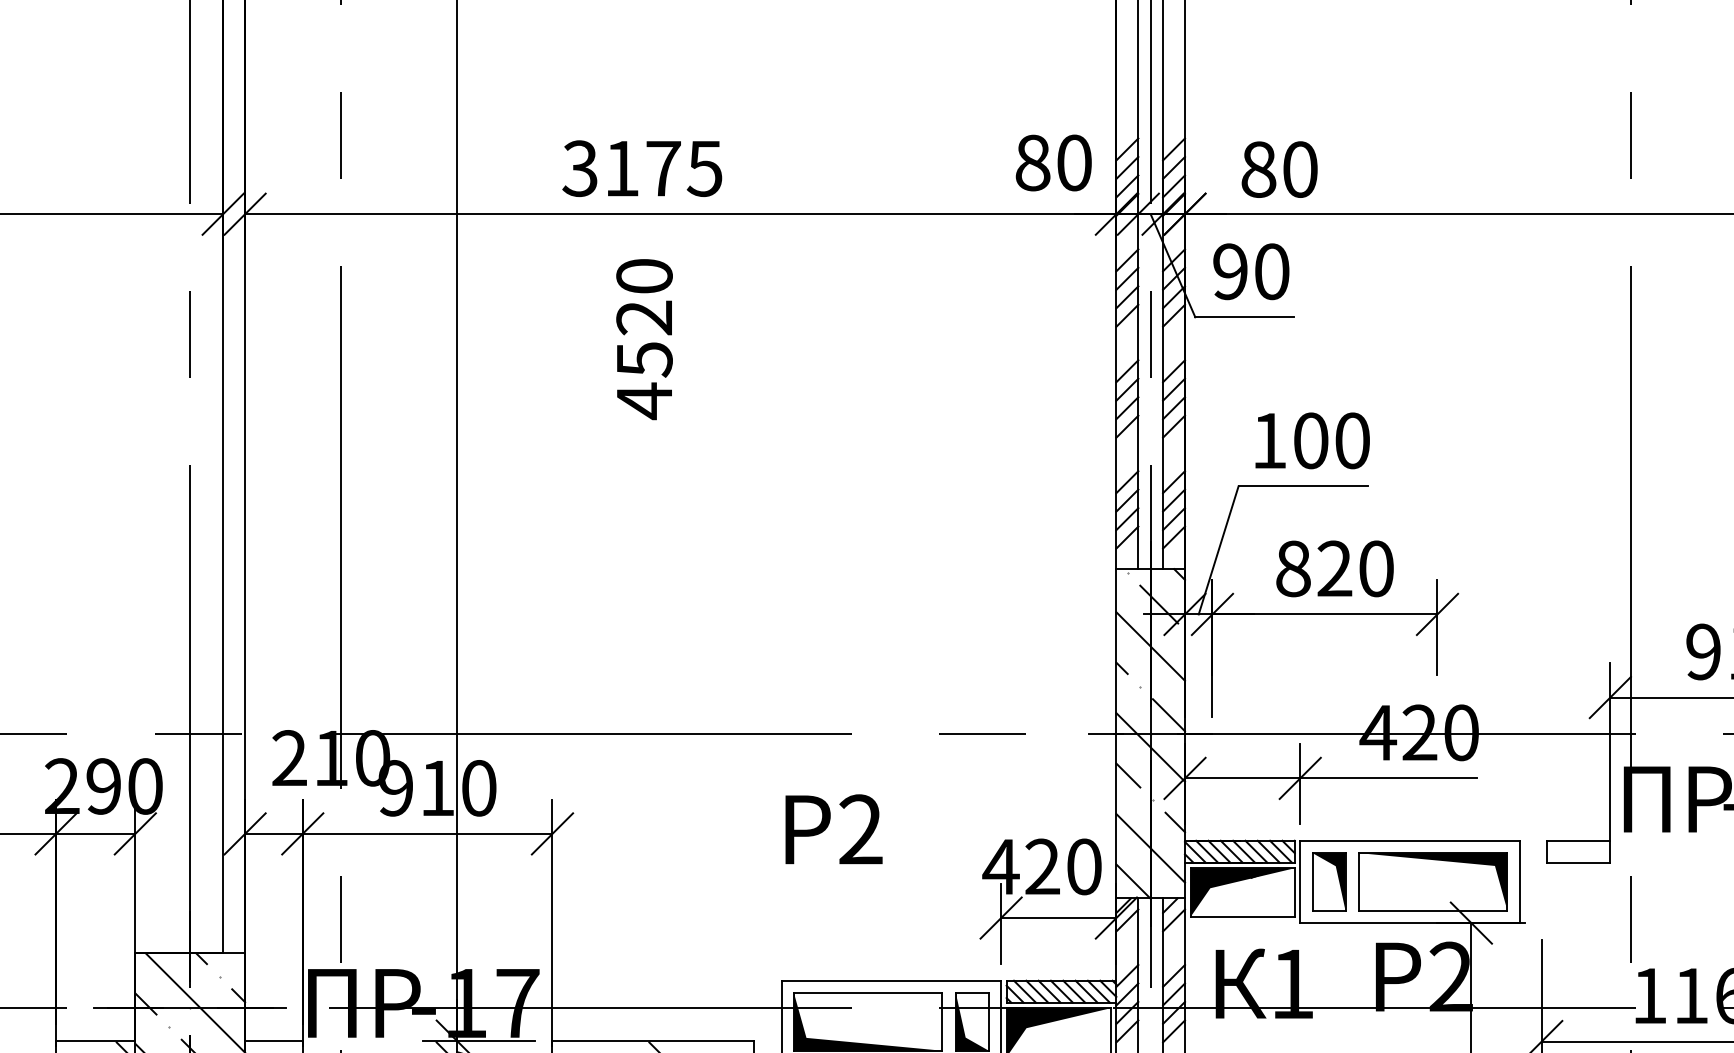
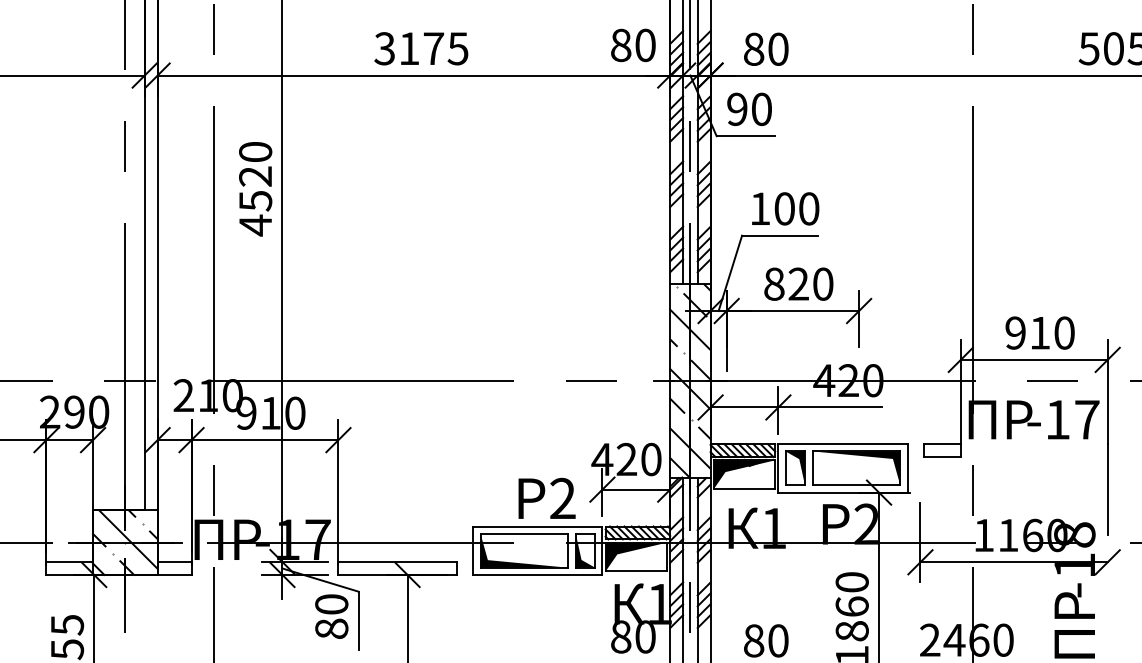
text: (642, 168) -> (421, 48), moved
text: (644, 339) -> (255, 189), moved
text: (833, 827) -> (546, 497), moved

